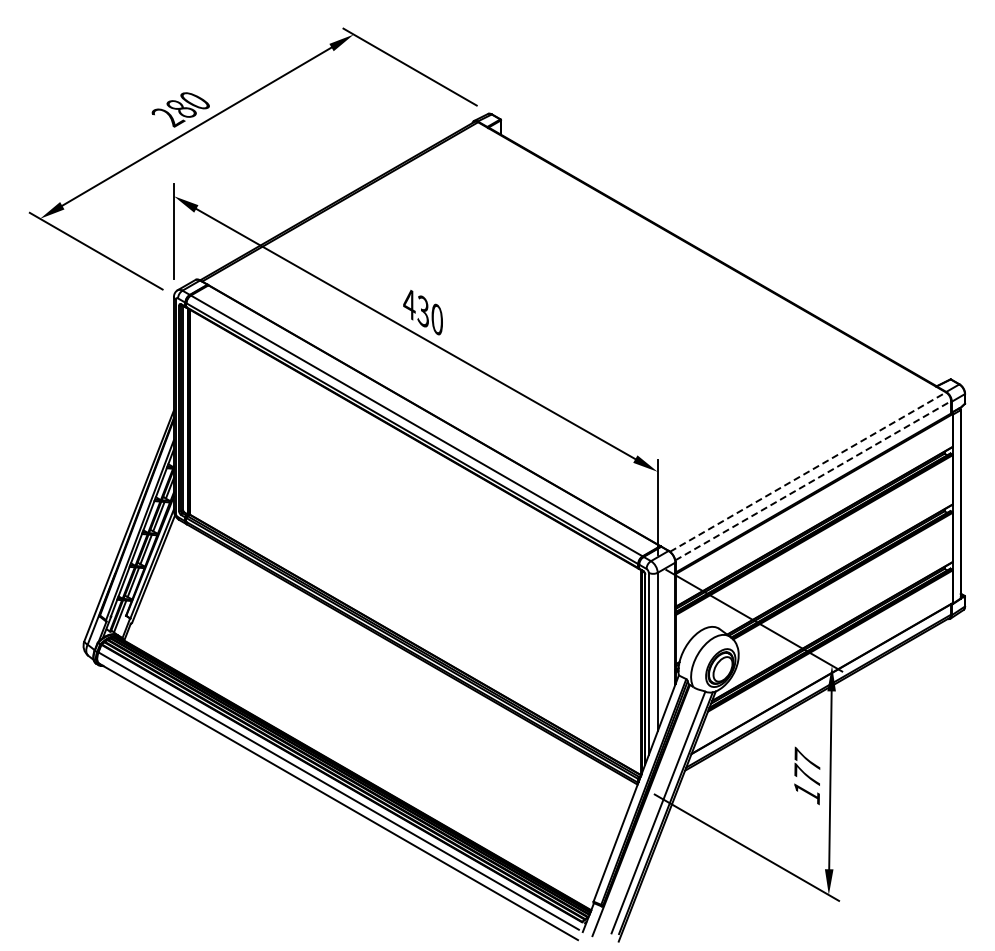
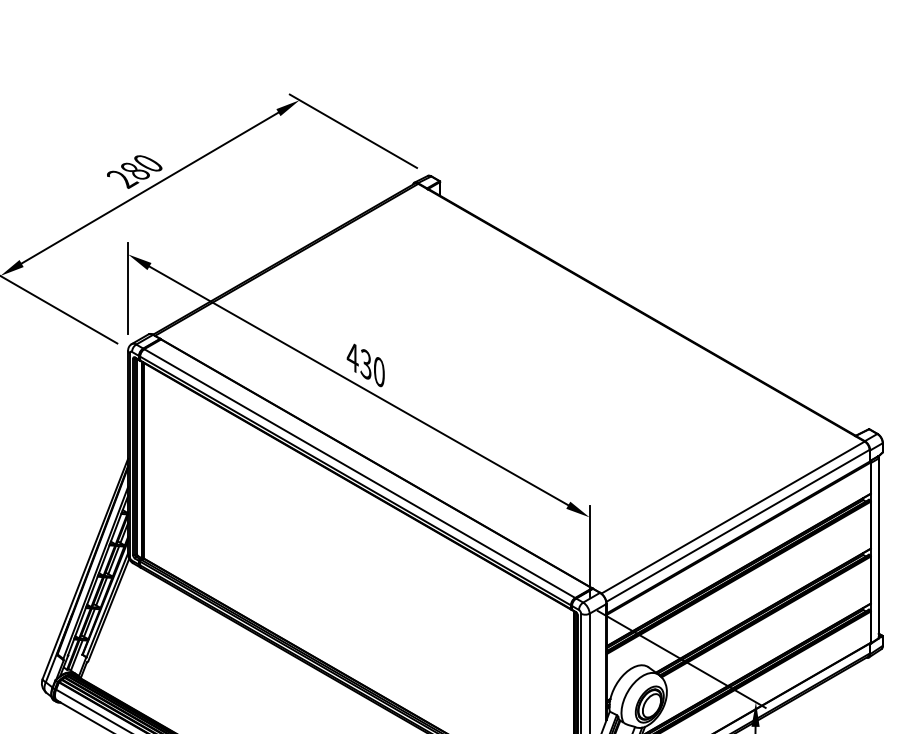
line: (808, 471) -> (733, 517), dashed -> solid
line: (813, 480) -> (738, 525), dashed -> solid

